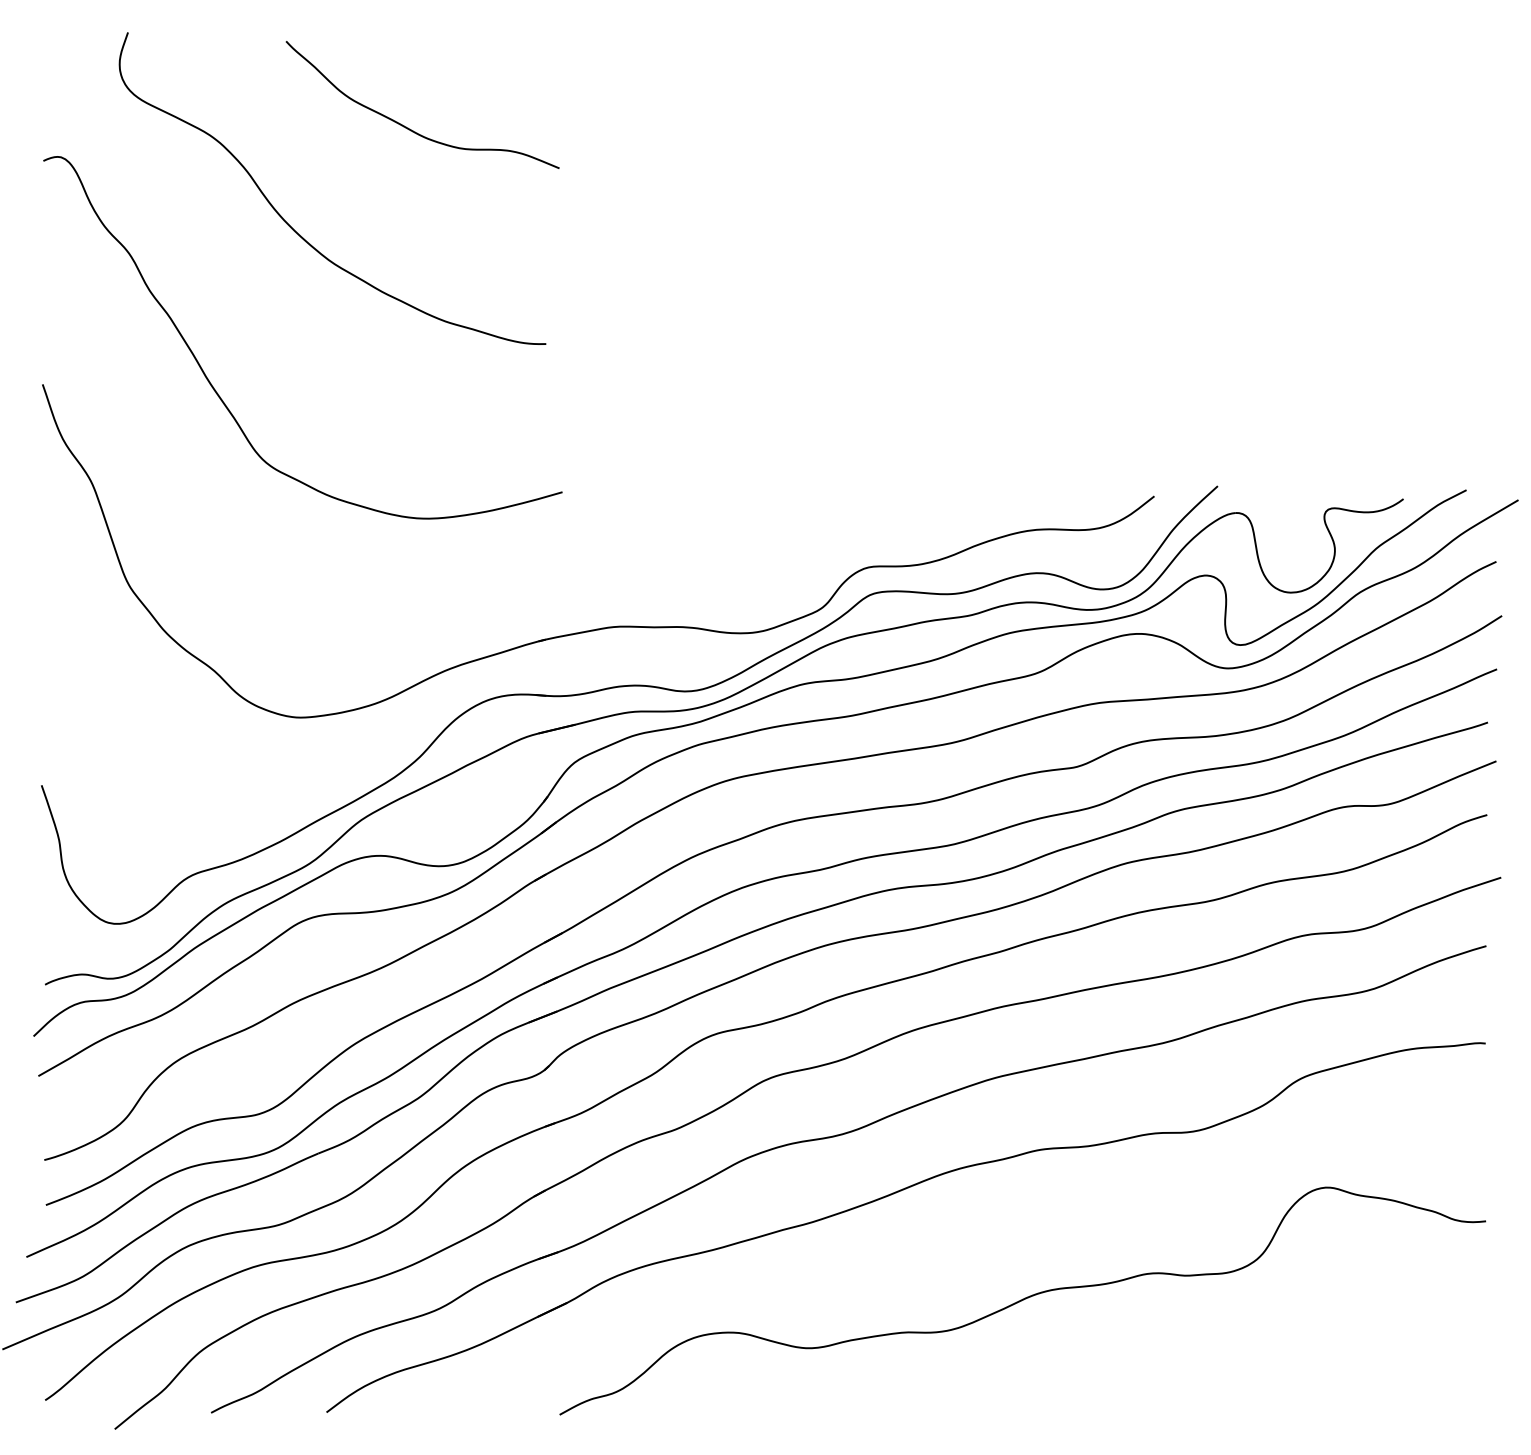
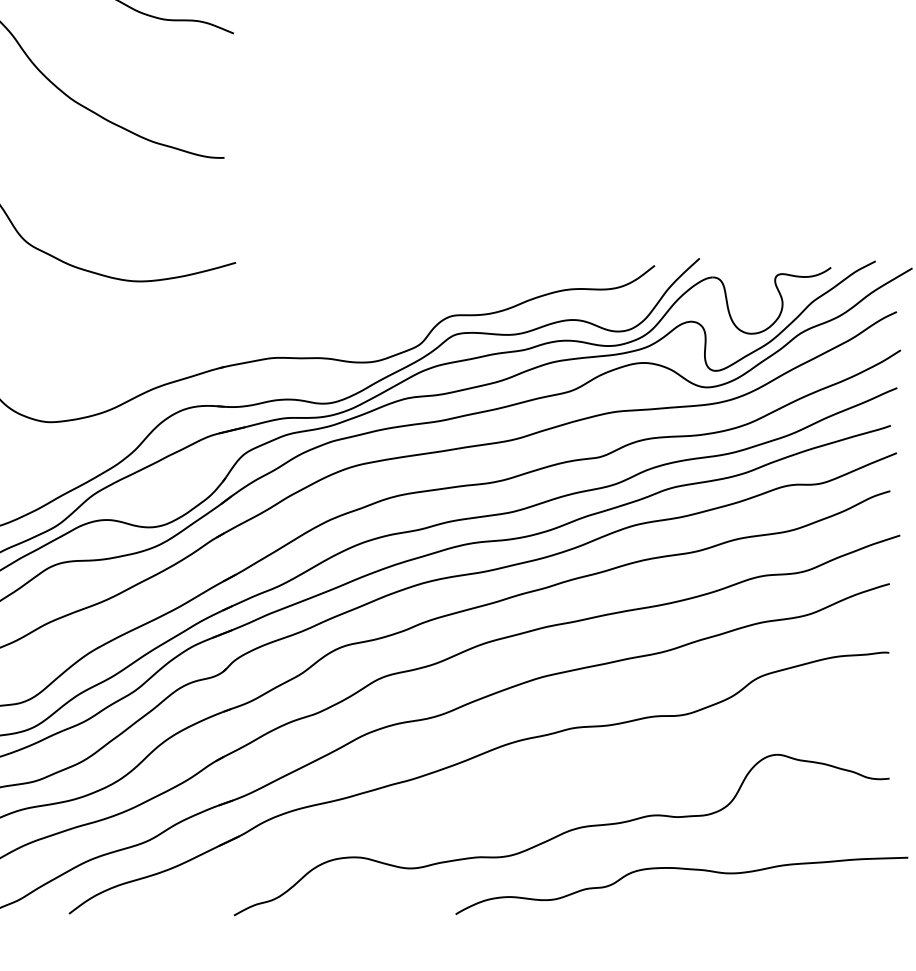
curve: (1192, 1349) -> (681, 869), added

